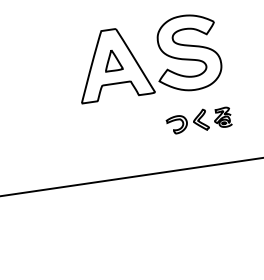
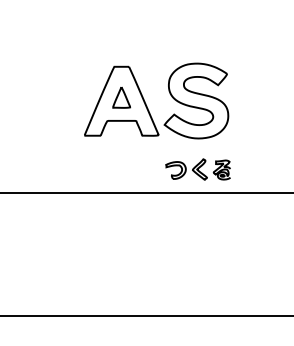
part: (151, 78) -> (157, 121), moved

